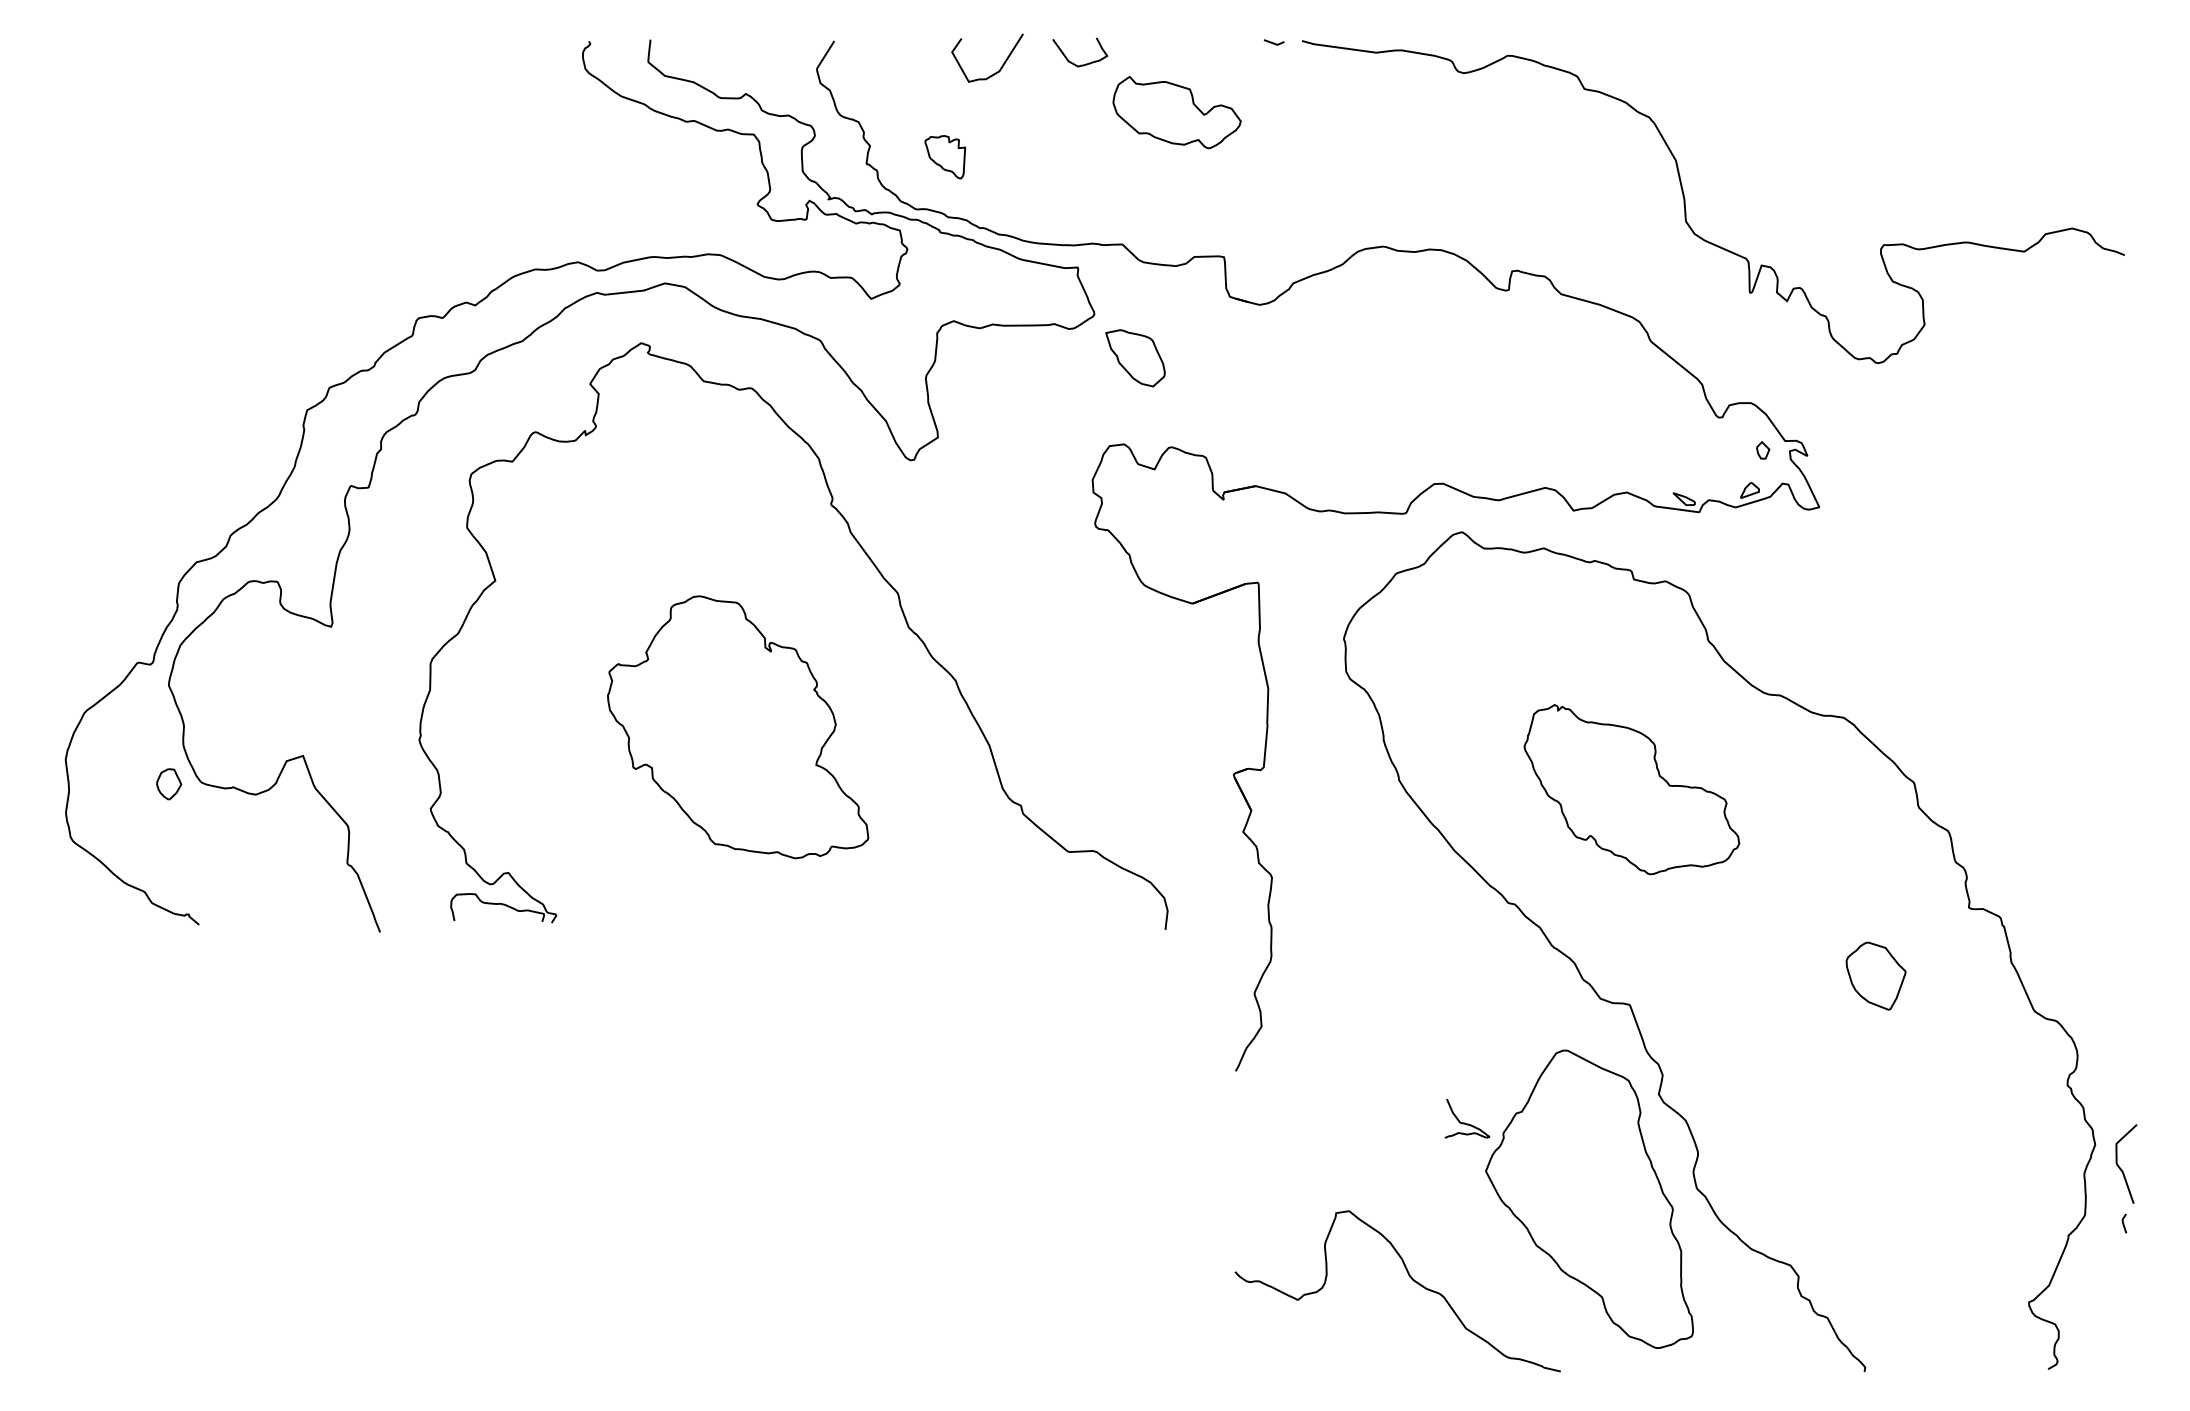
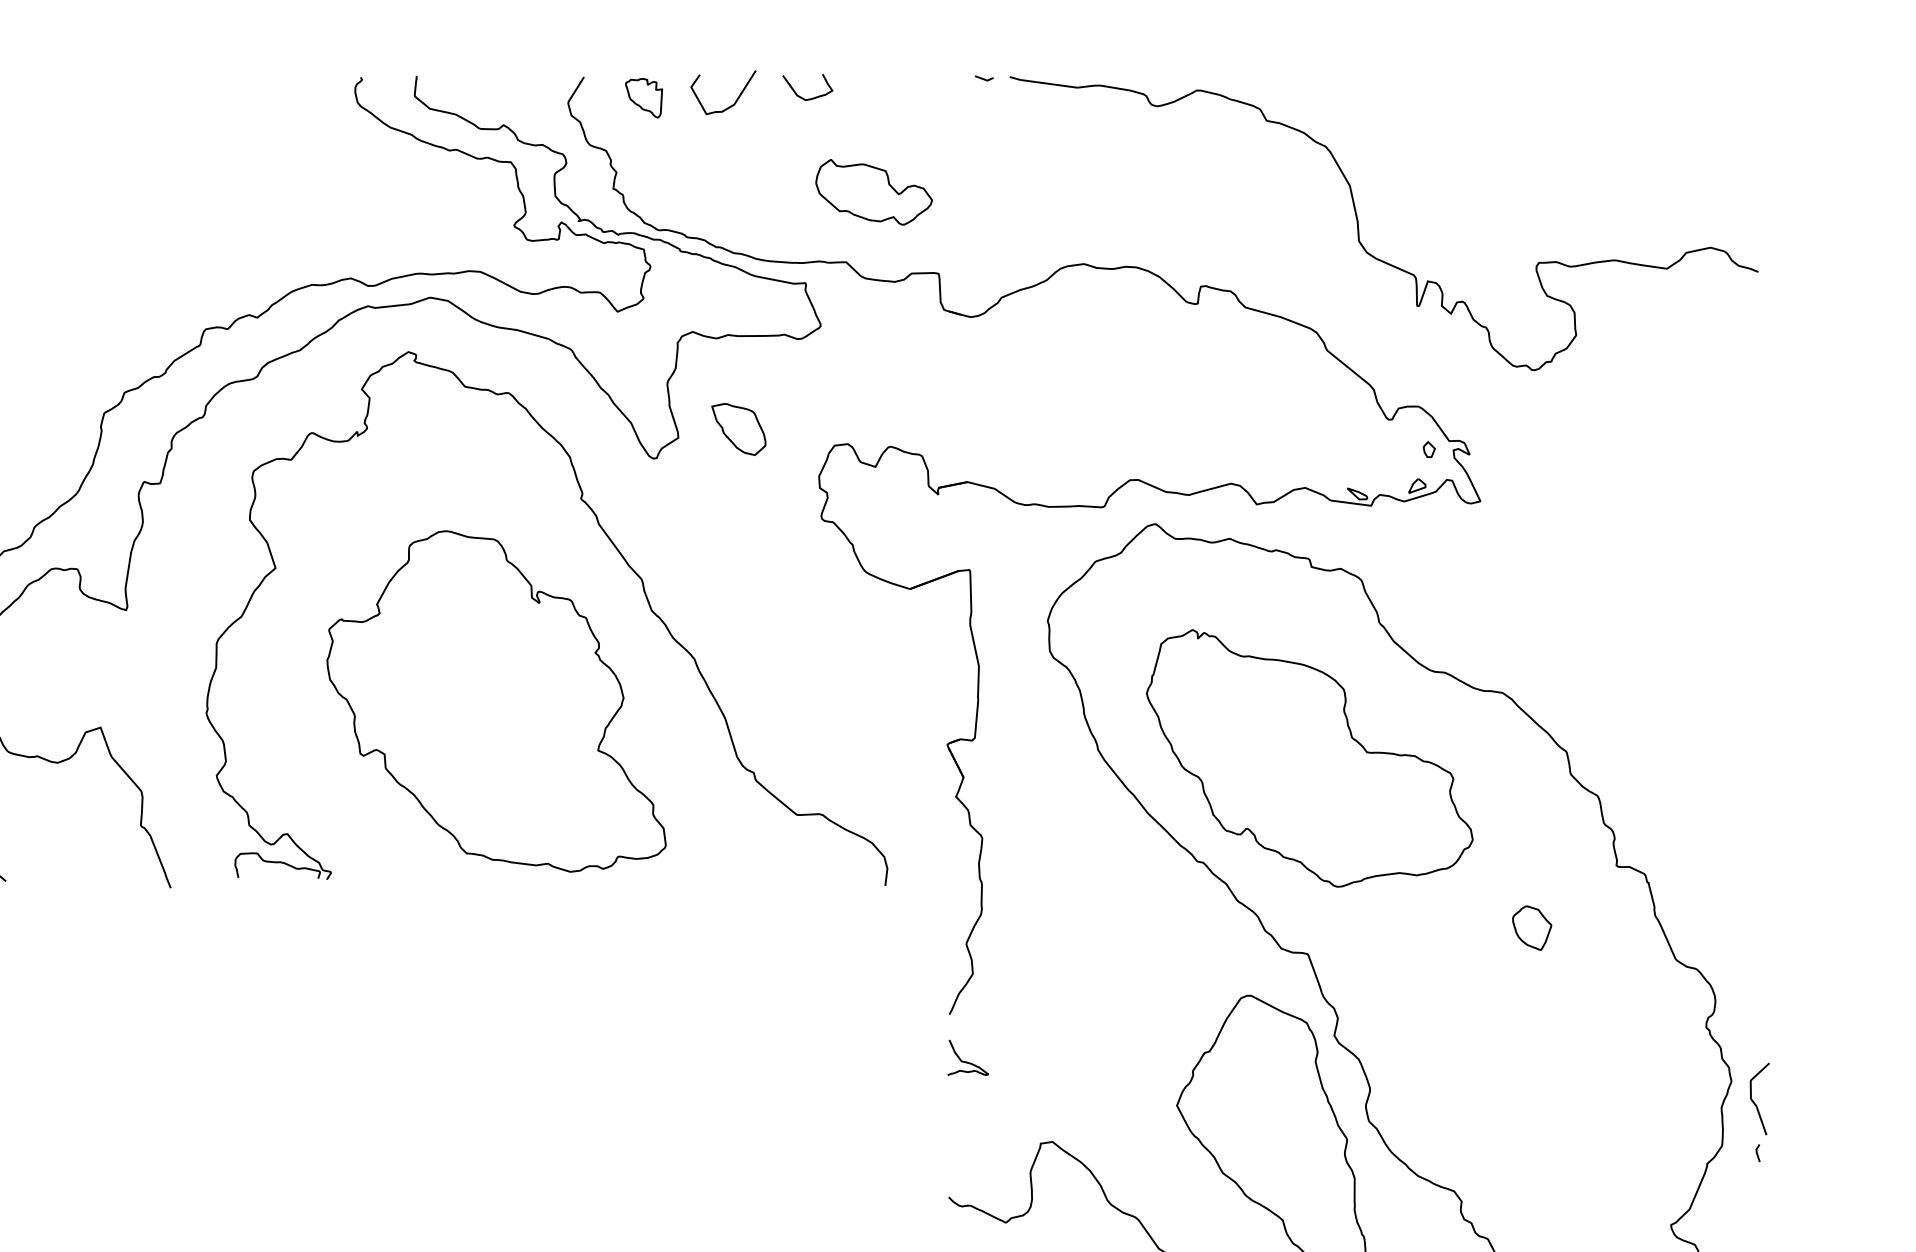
part: (1176, 112) -> (873, 192), moved
part: (945, 157) -> (644, 98), moved
part: (1135, 358) -> (738, 429), moved
part: (737, 727) -> (495, 701), size x1.43
part: (1631, 789) -> (1309, 758), size x1.67
part: (1876, 976) -> (1532, 928), size x0.71
curve: (1465, 1122) -> (966, 1061), moved

